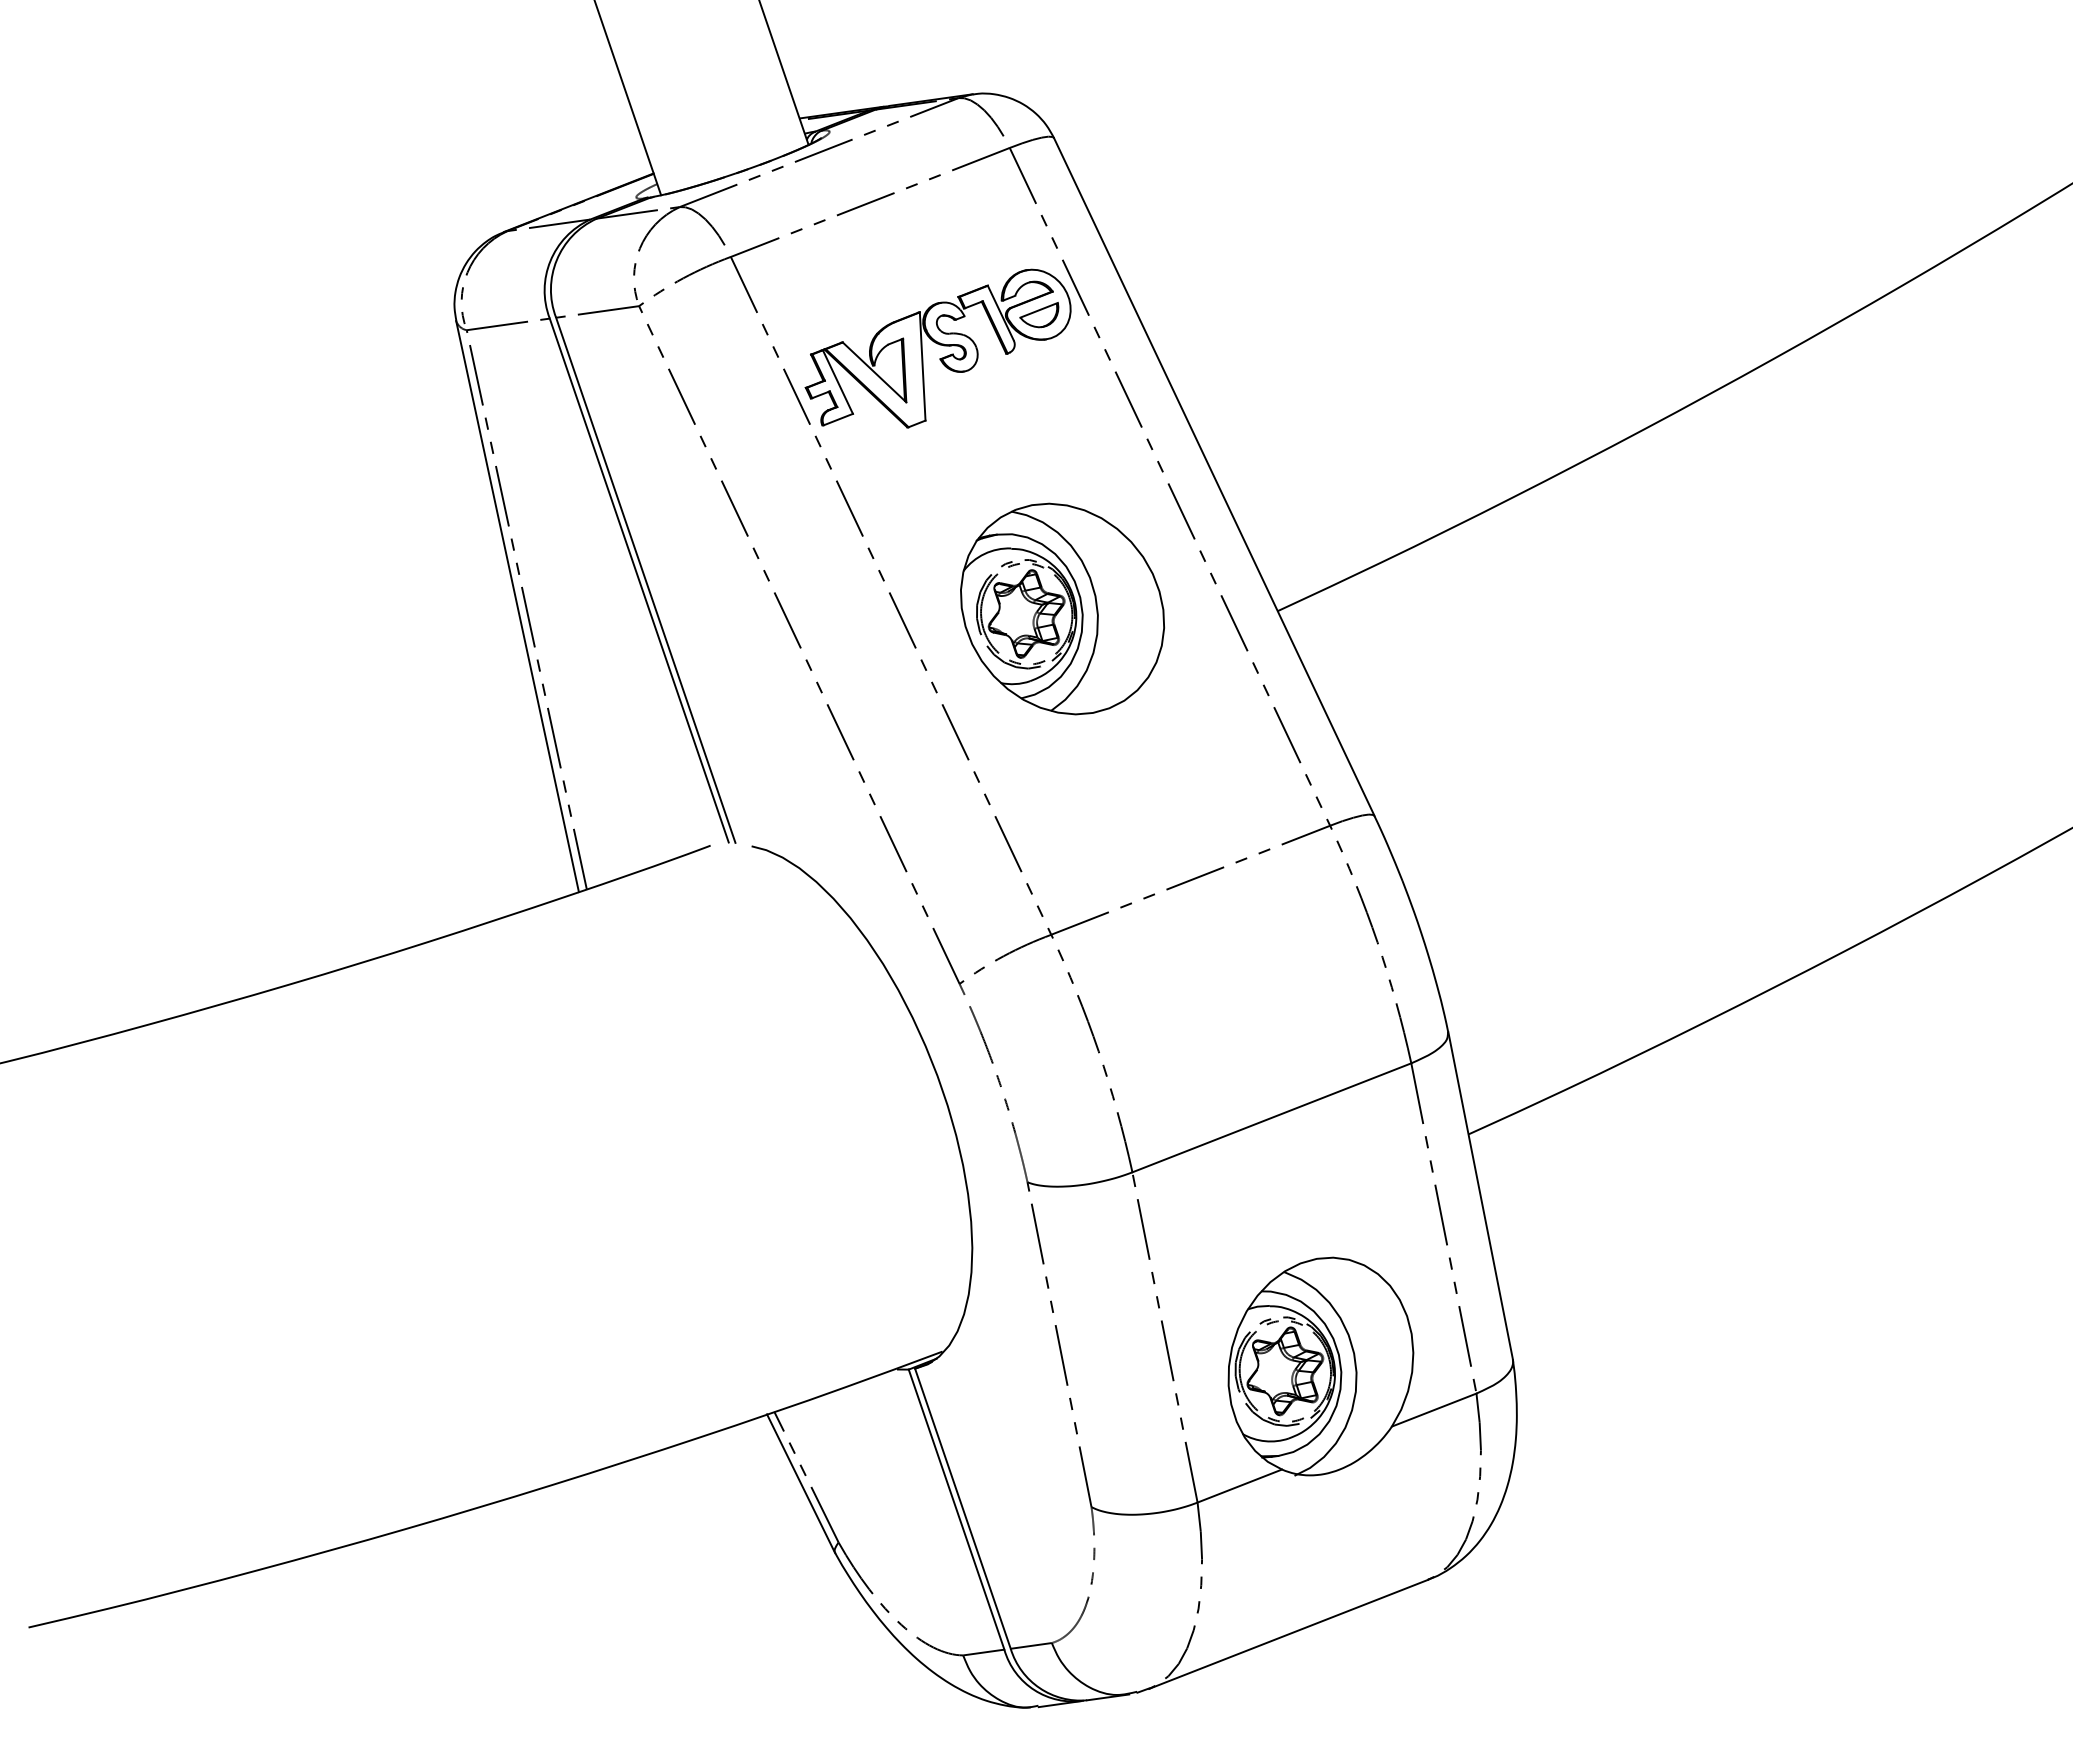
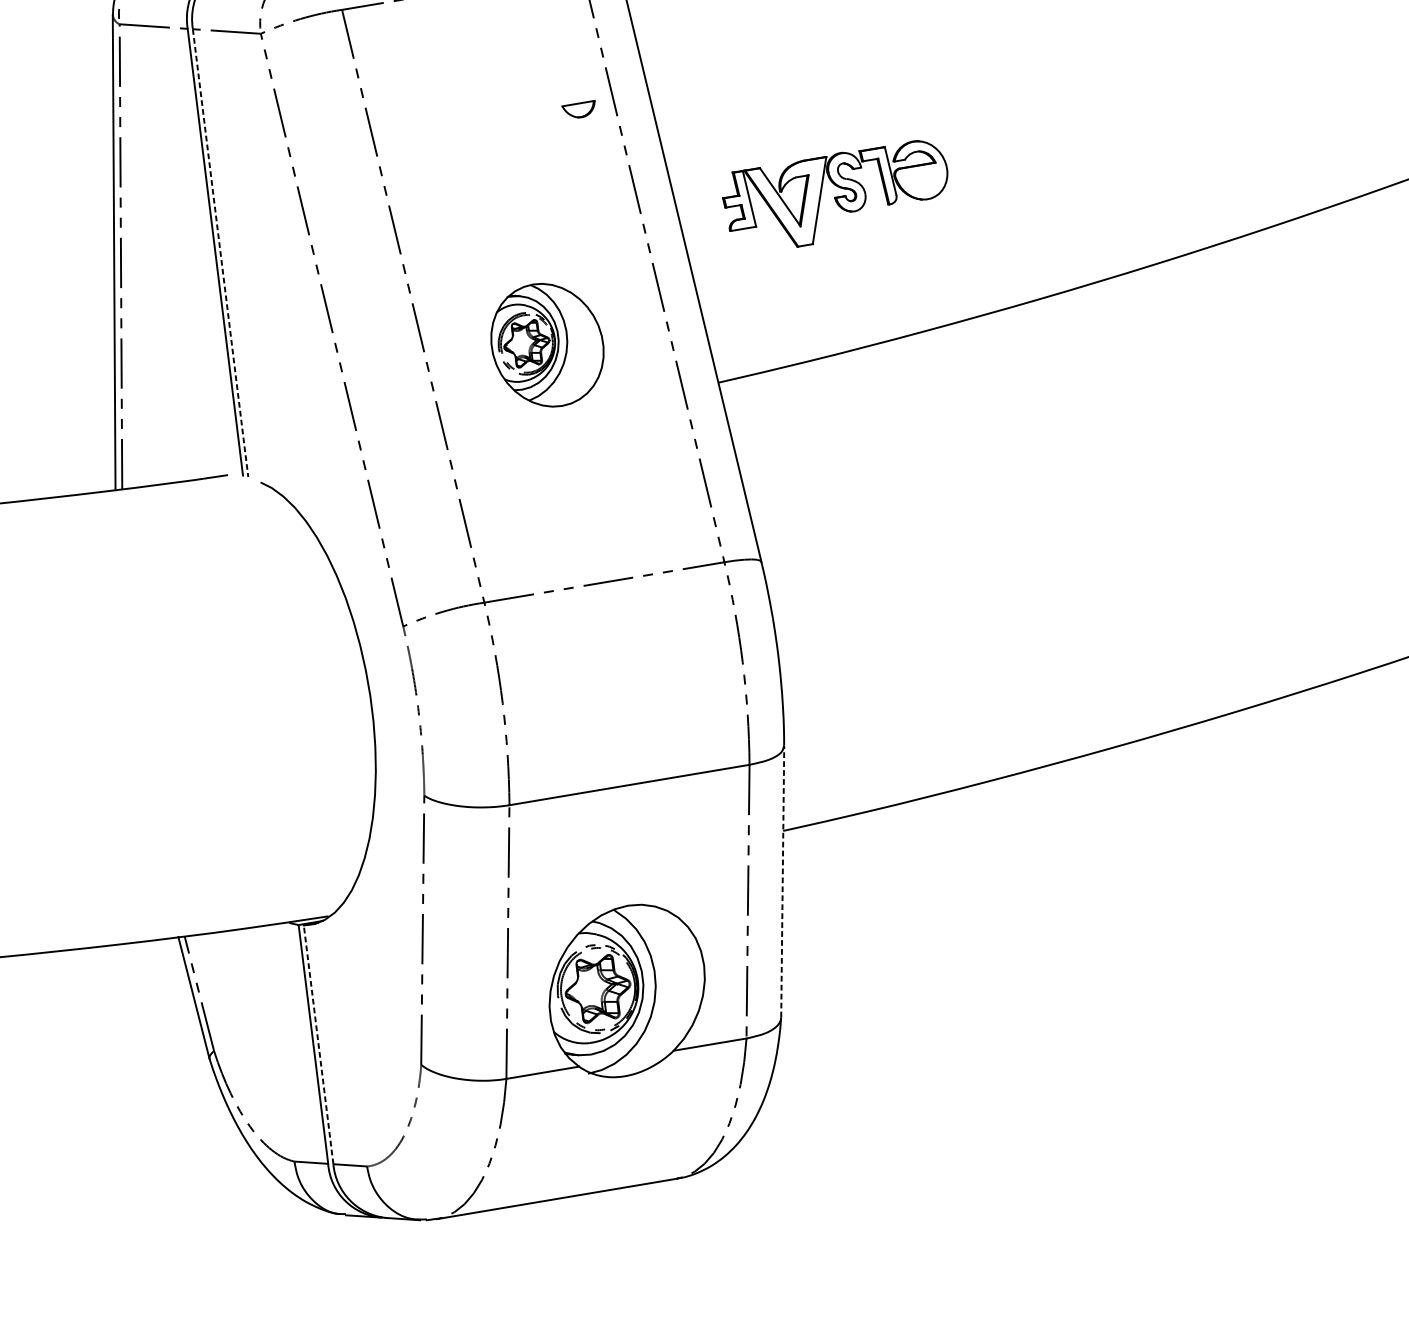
part: (937, 348) -> (834, 188), moved
line: (645, 580) -> (220, 253), solid -> dashed
part: (1062, 608) -> (547, 344), size x0.7
line: (1480, 1195) -> (782, 881), solid -> dashed
line: (962, 1508) -> (318, 1044), solid -> dashed

